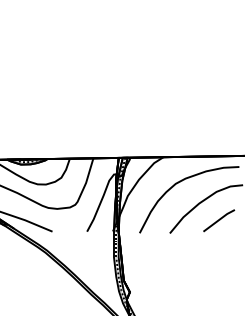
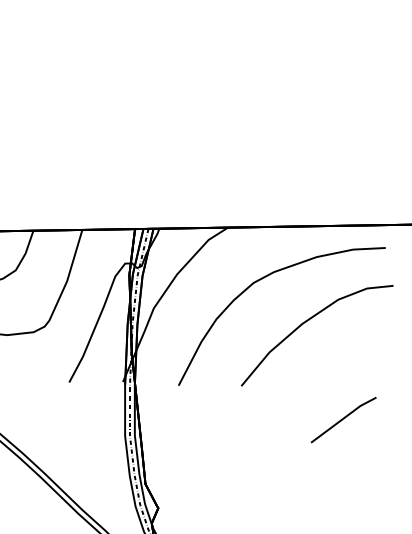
line: (219, 220) -> (344, 419), moved

